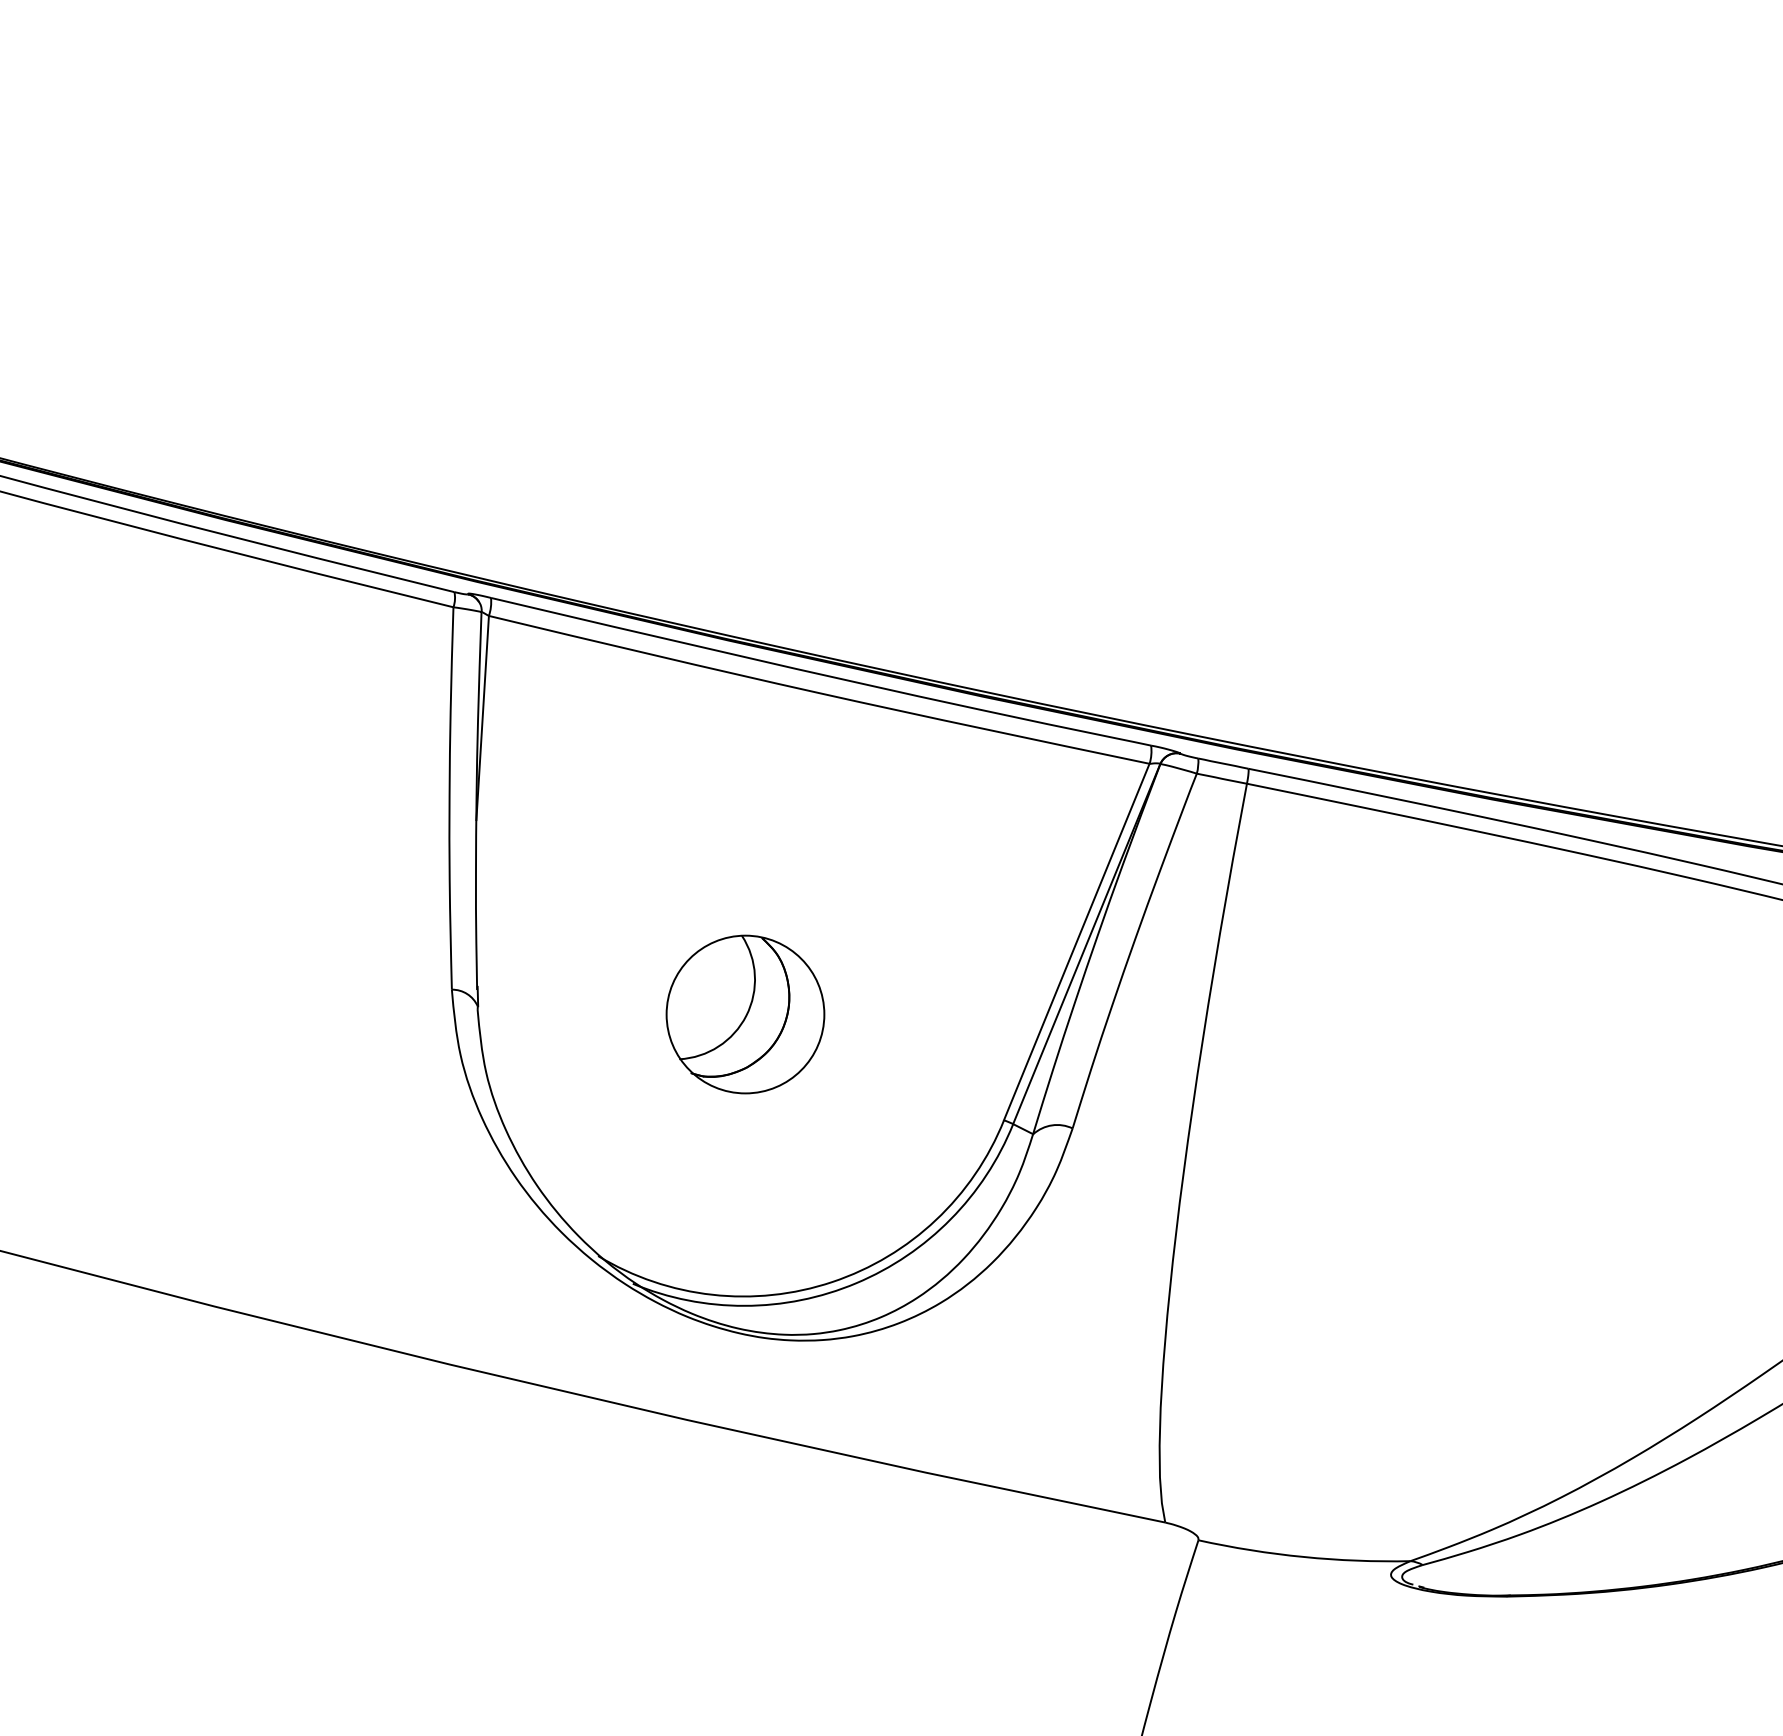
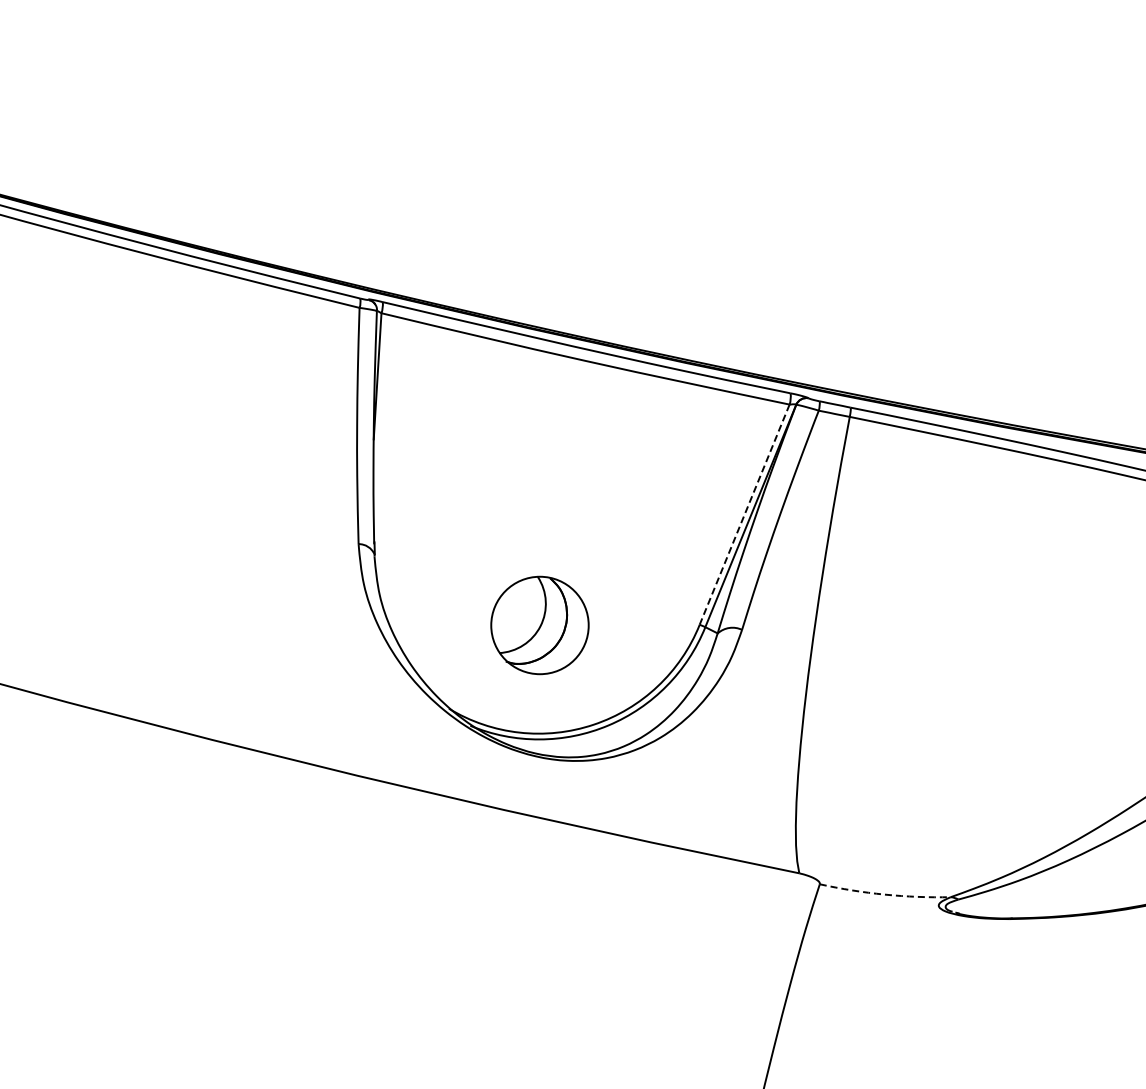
line: (1076, 941) -> (744, 514), solid -> dashed
part: (744, 1014) -> (539, 625), moved
arc: (1303, 1556) -> (884, 894), solid -> dashed

